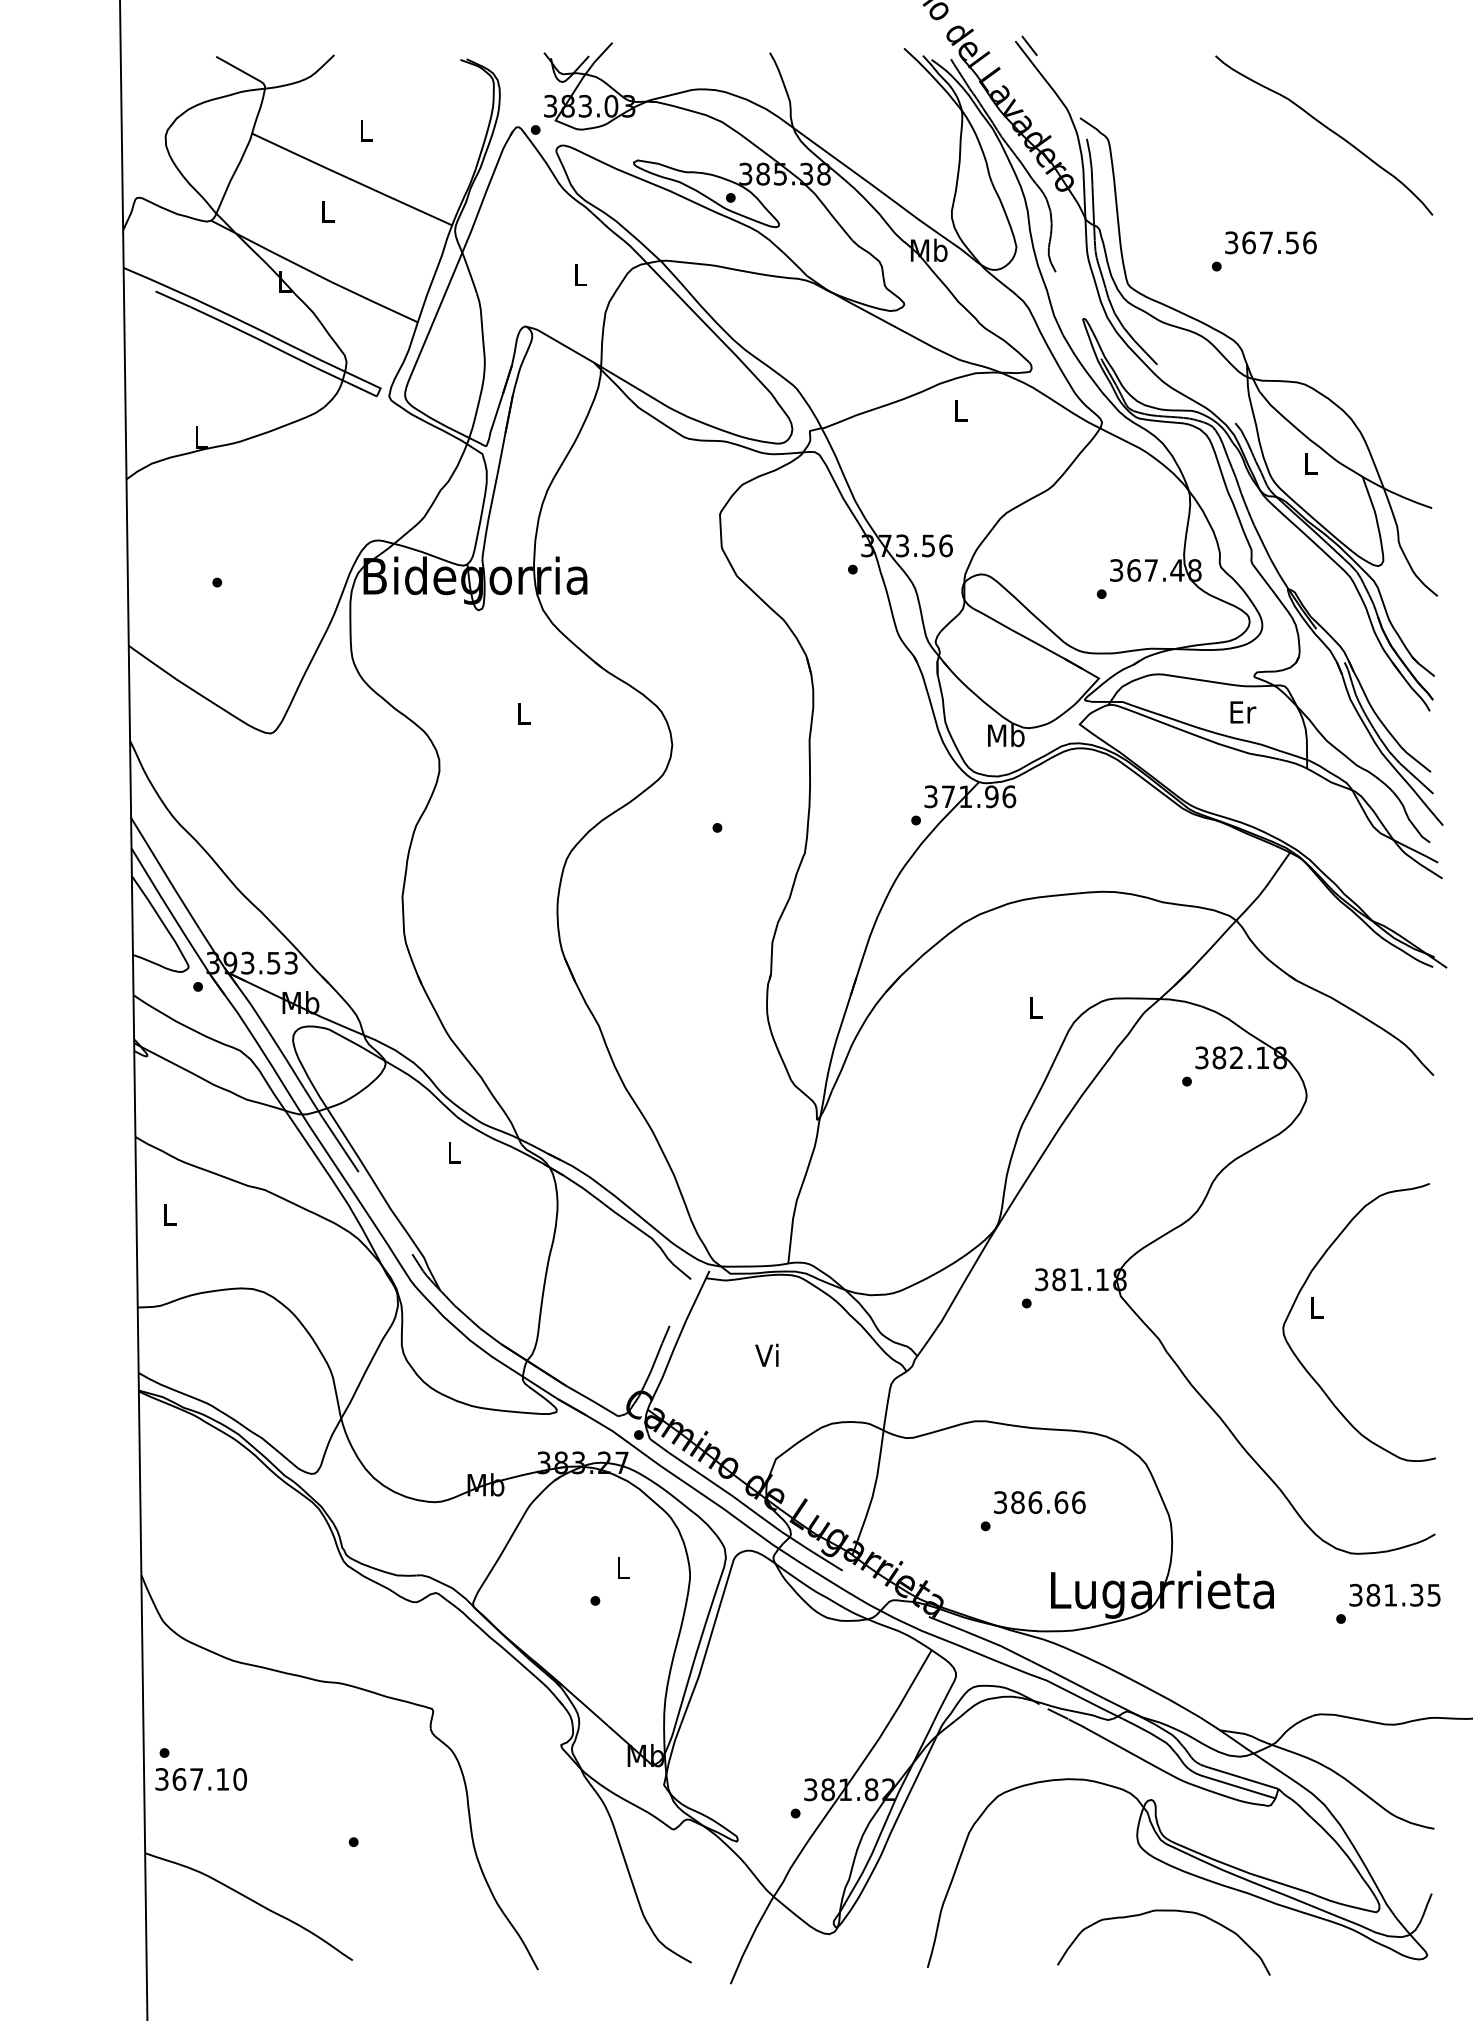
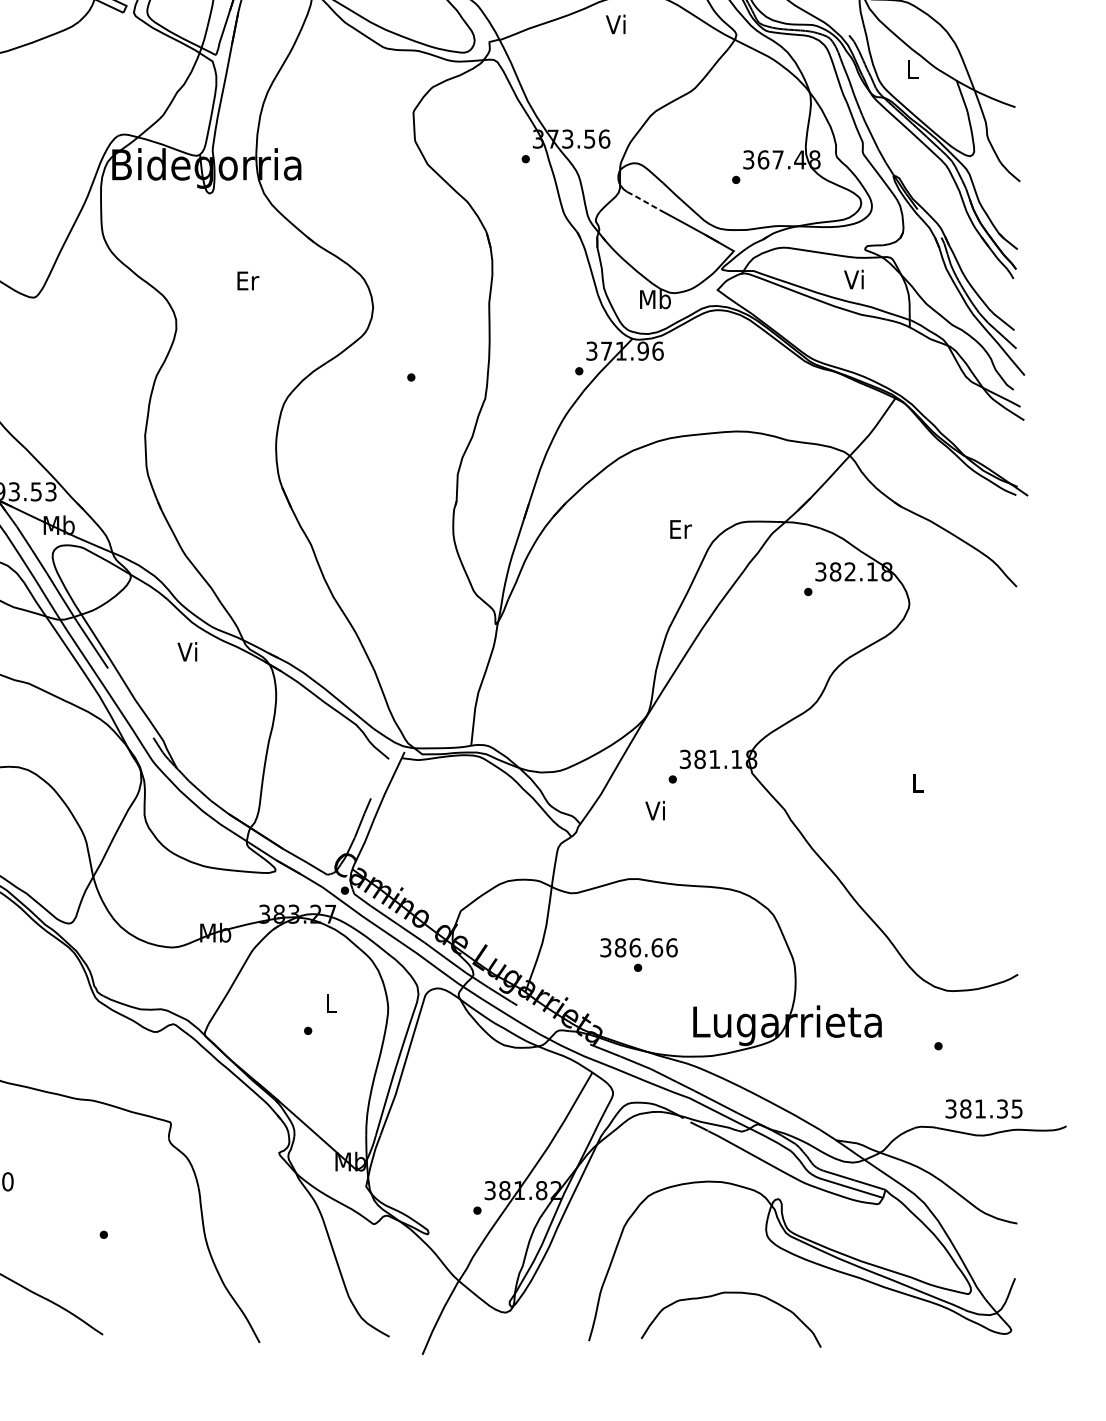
text: (958, 409) -> (615, 23), L -> Vi
line: (991, 618) -> (642, 200), solid -> dashed
text: (1242, 711) -> (855, 279), Er -> Vi
text: (524, 713) -> (248, 280), L -> Er
text: (1036, 1007) -> (681, 529), L -> Er
text: (452, 1151) -> (187, 651), L -> Vi
part: (1302, 1289) -> (905, 767), removed
text: (766, 1354) -> (654, 809), moved
text: (1039, 1502) -> (638, 947), moved
text: (1394, 1594) -> (983, 1108), moved
curve: (1163, 1911) -> (730, 1293), moved

